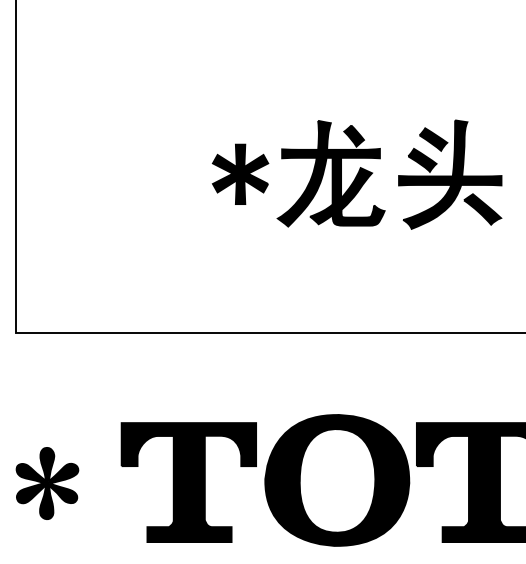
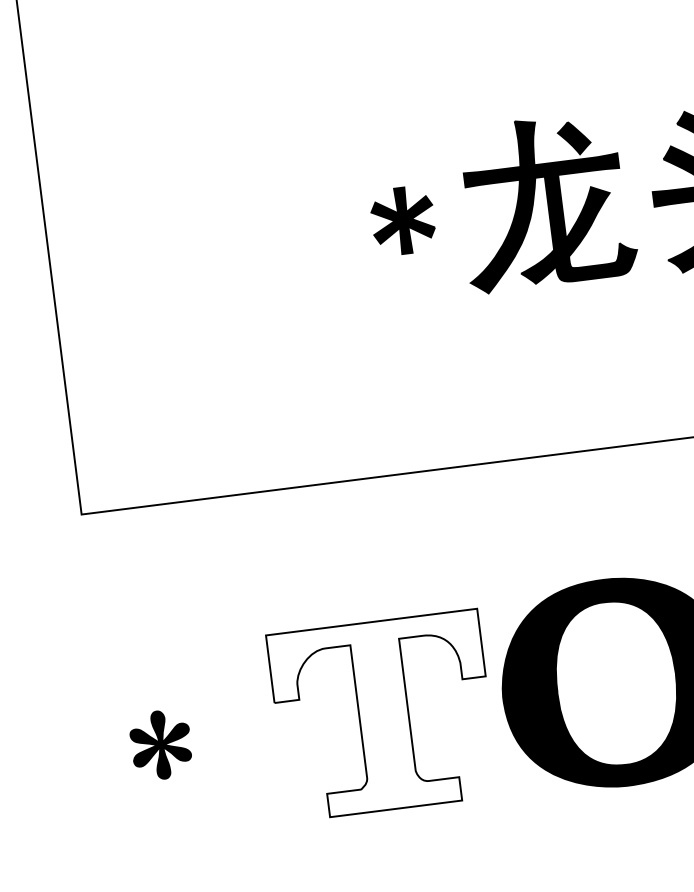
part: (240, 173) -> (403, 219), size x0.7
fill: (188, 482) -> (382, 715), removed
part: (47, 483) -> (161, 745), size x0.6

